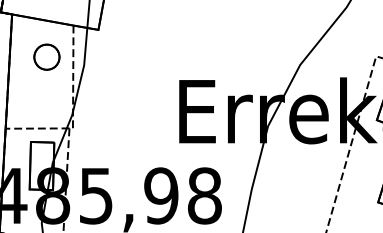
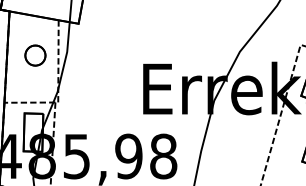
part: (47, 57) -> (35, 55), moved

